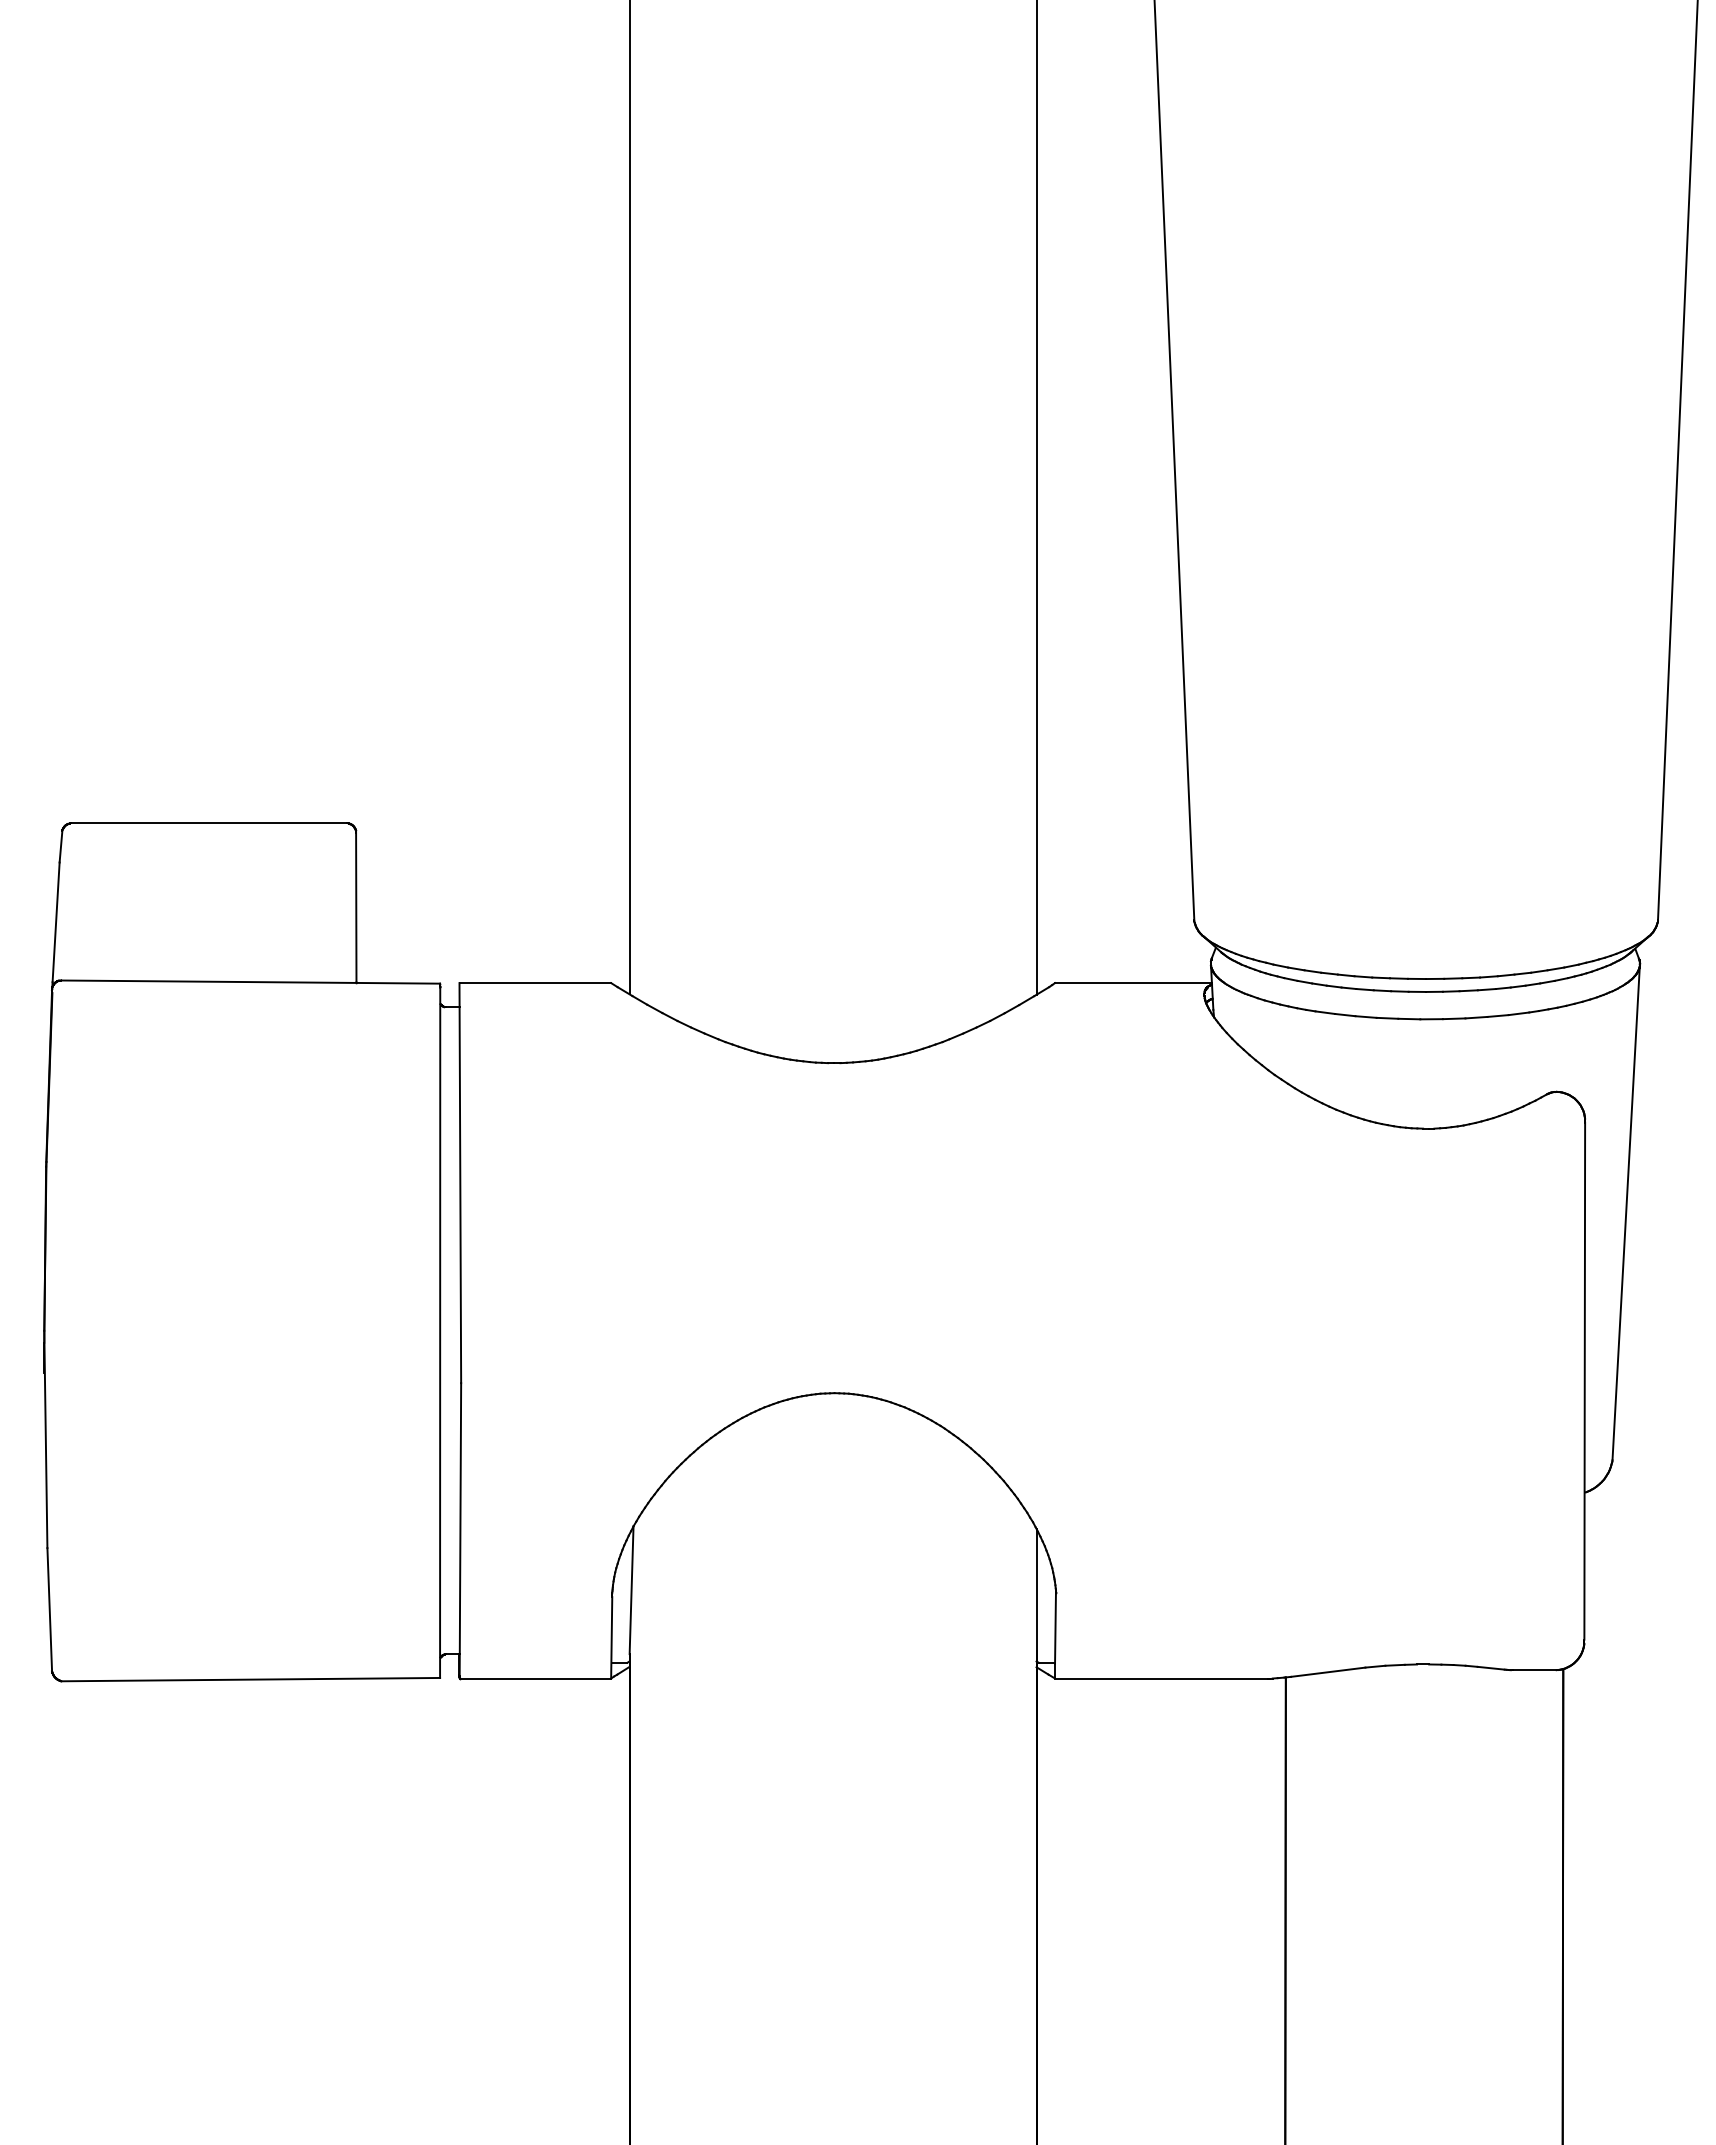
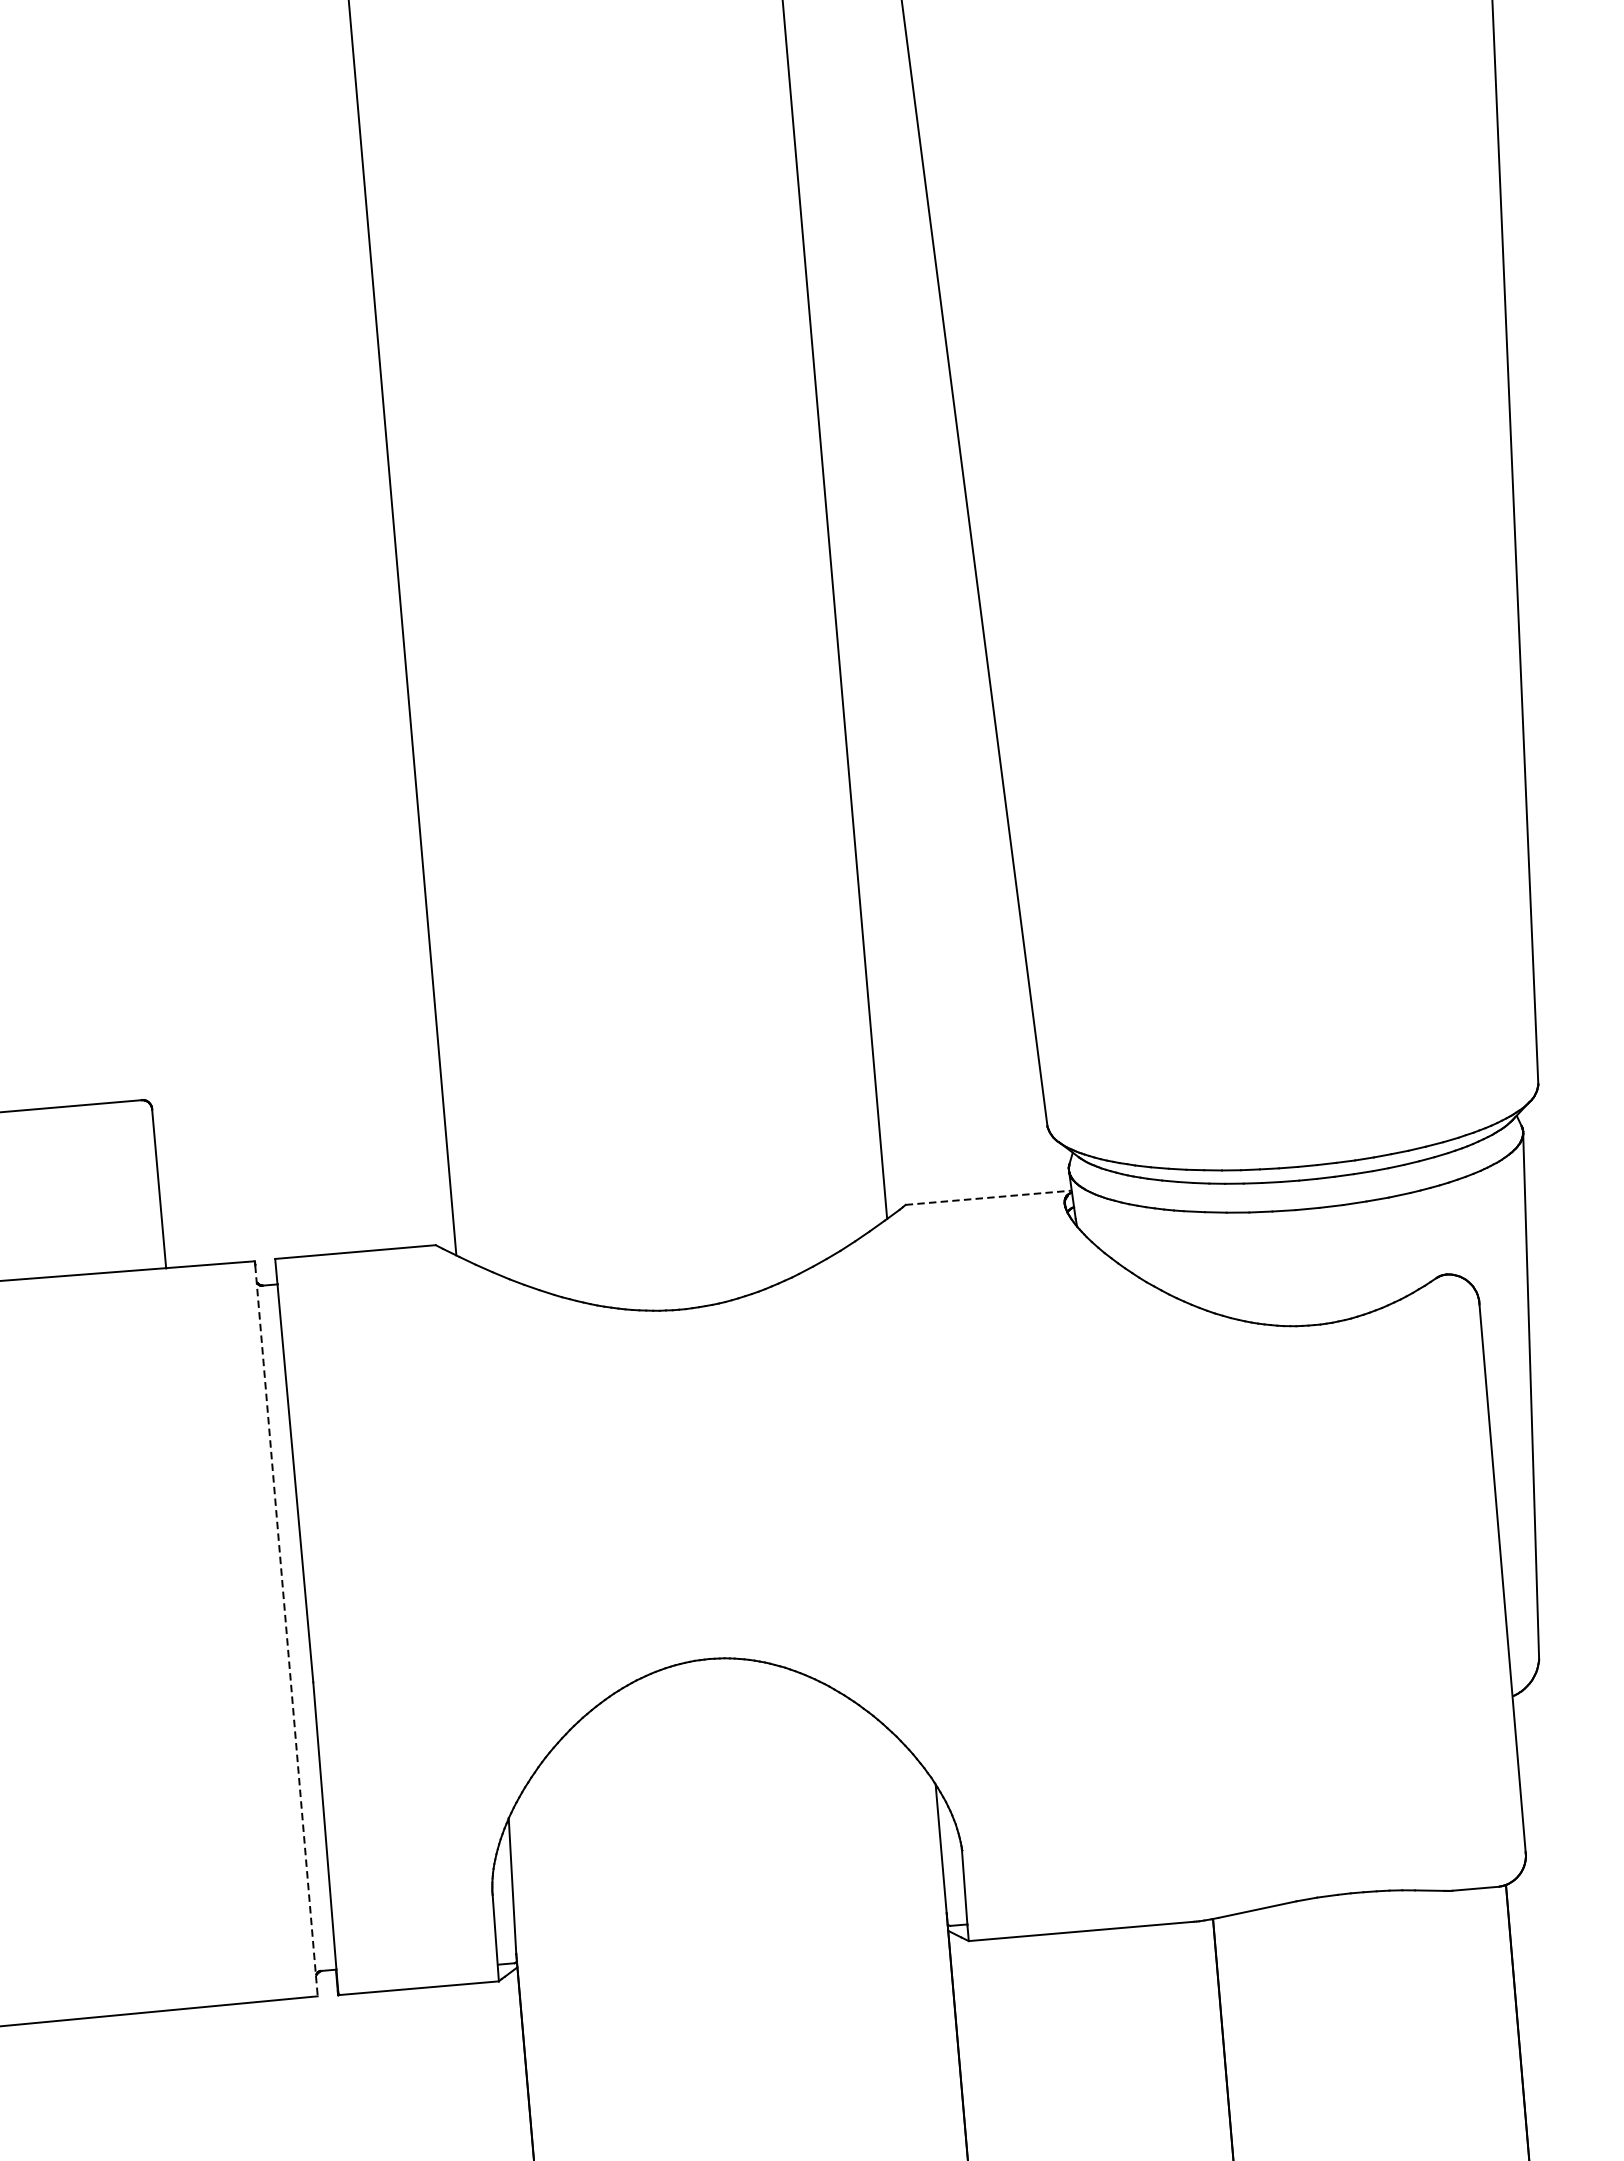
line: (1133, 983) -> (988, 1198), solid -> dashed
line: (440, 1333) -> (286, 1631), solid -> dashed

